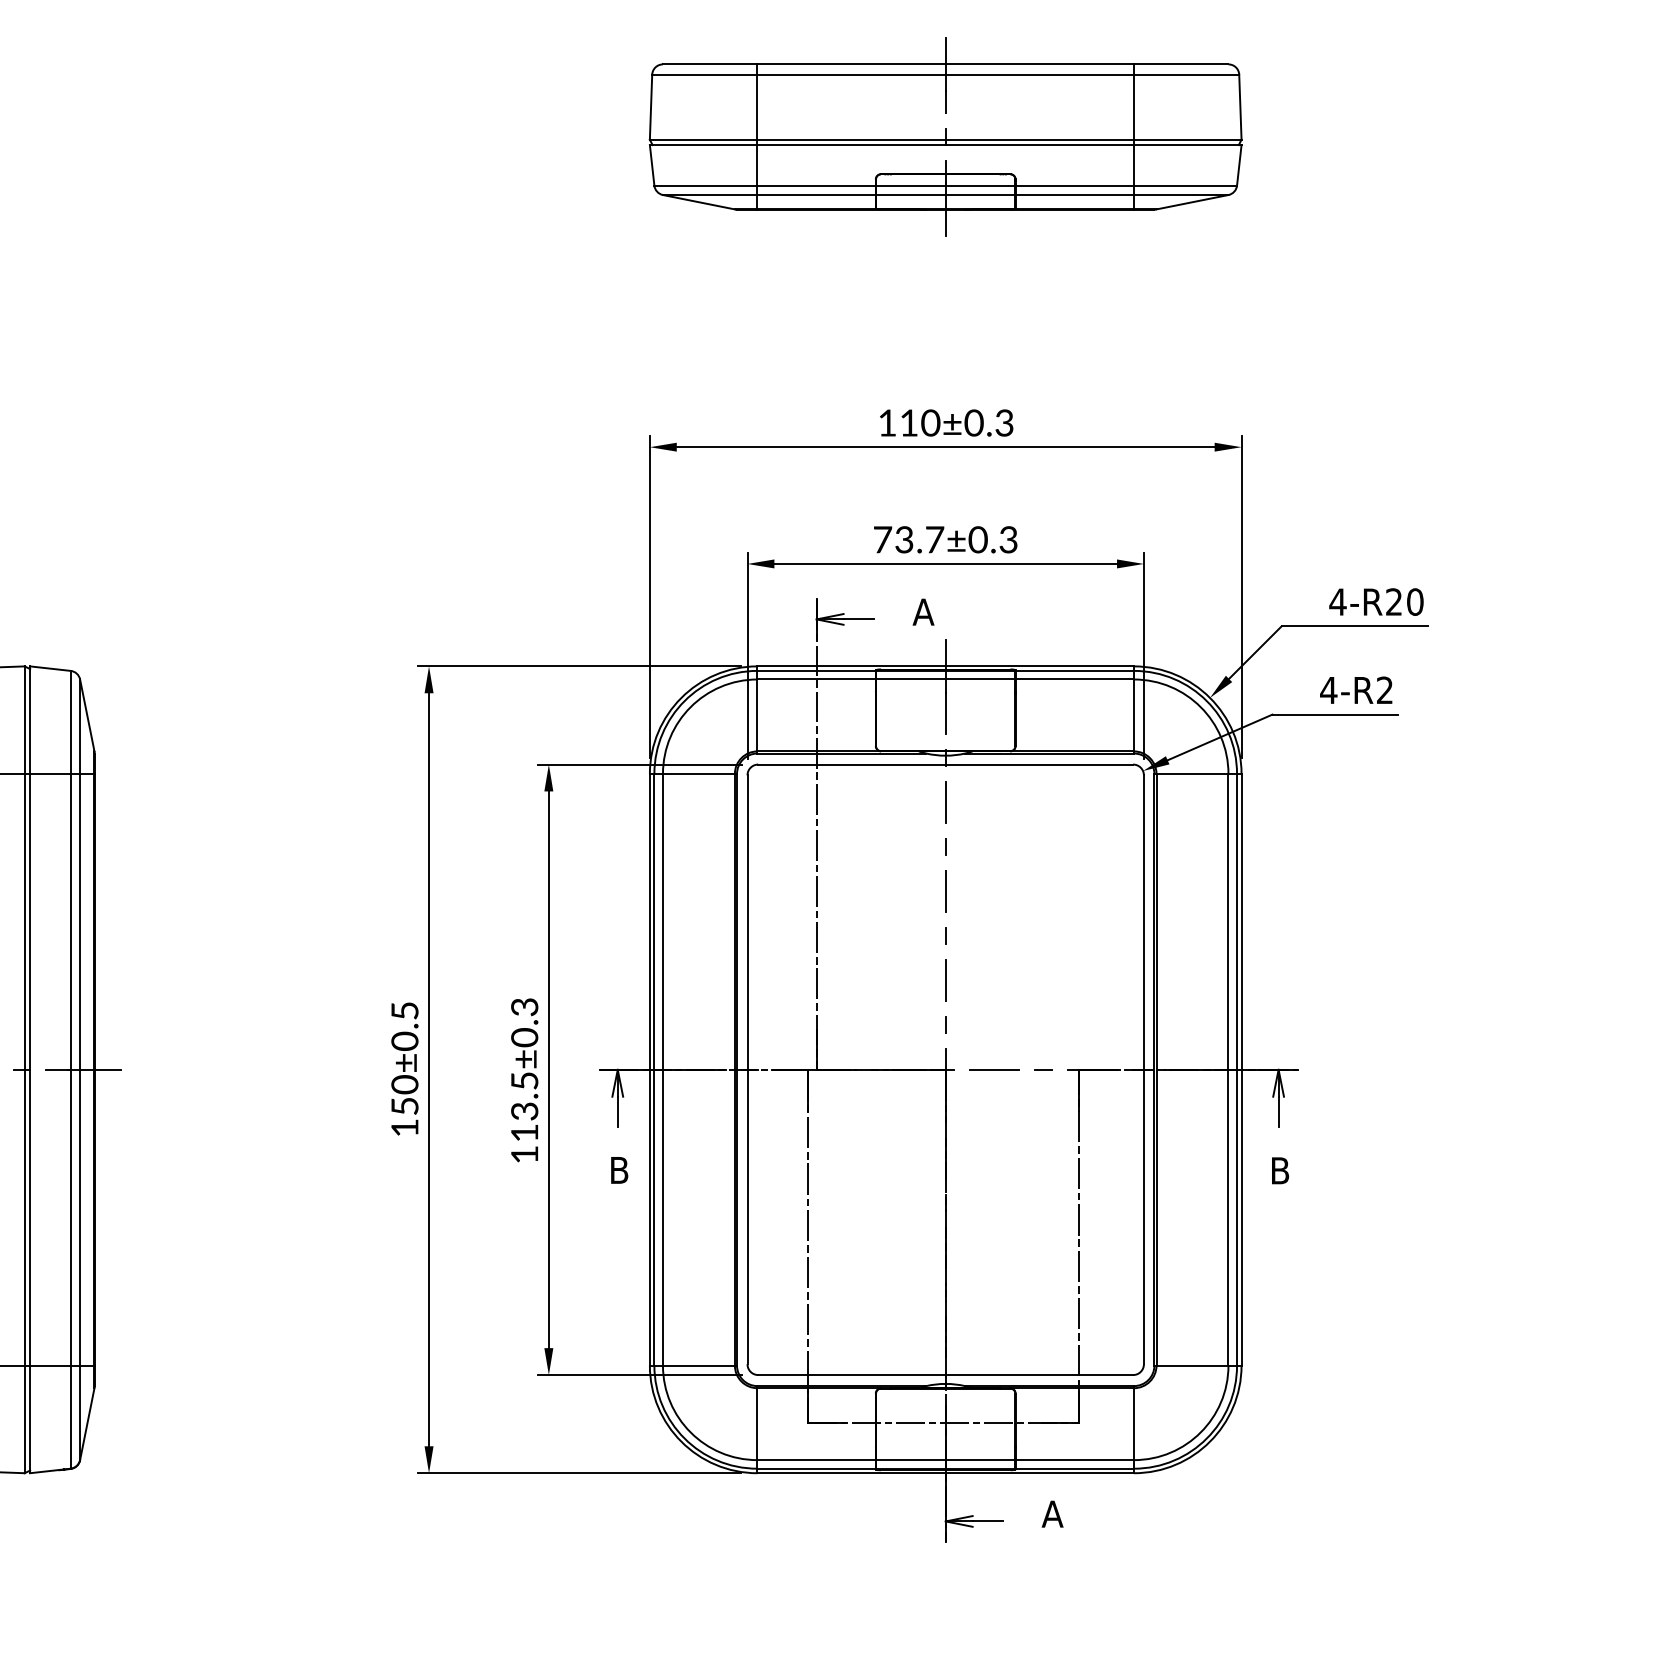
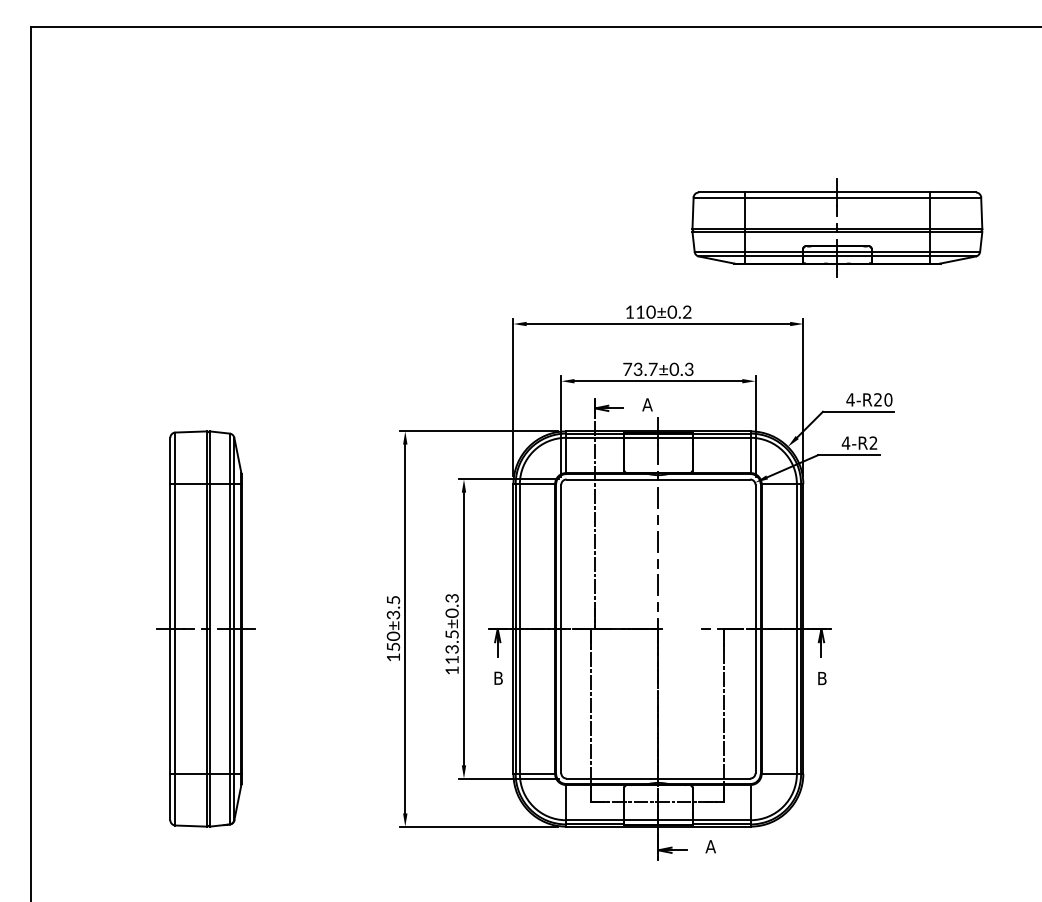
part: (945, 135) -> (837, 227), moved
text: (1003, 427) -> (686, 314), 110±0.3 -> 110±0.2
text: (404, 1040) -> (393, 614), 150±0.5 -> 150±3.5
line: (994, 1070) -> (682, 629), removed

